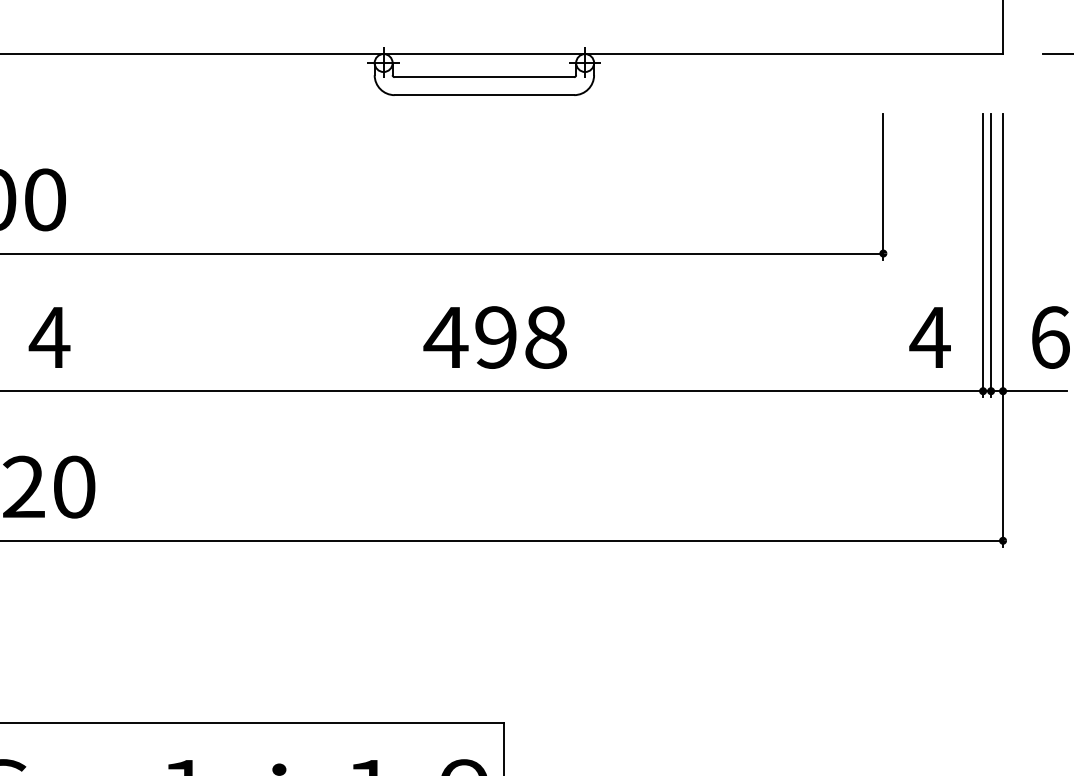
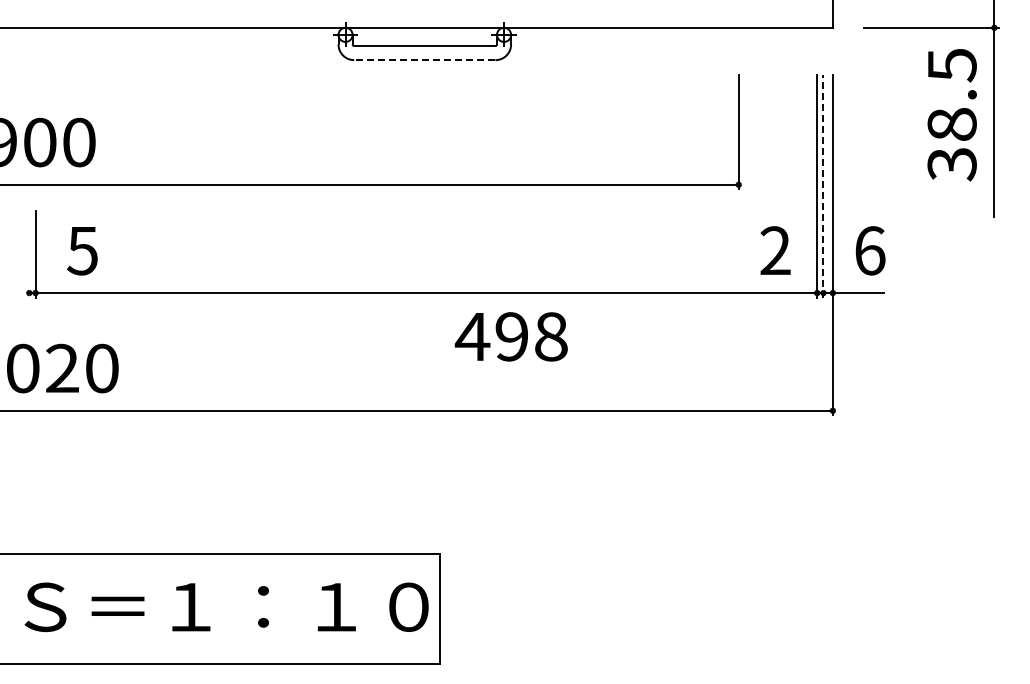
line: (483, 95) -> (424, 60), solid -> dashed
line: (991, 254) -> (823, 185), solid -> dashed
text: (494, 337) -> (510, 336), moved
text: (930, 337) -> (775, 250), 4 -> 2
text: (49, 338) -> (82, 251), 4 -> 5

